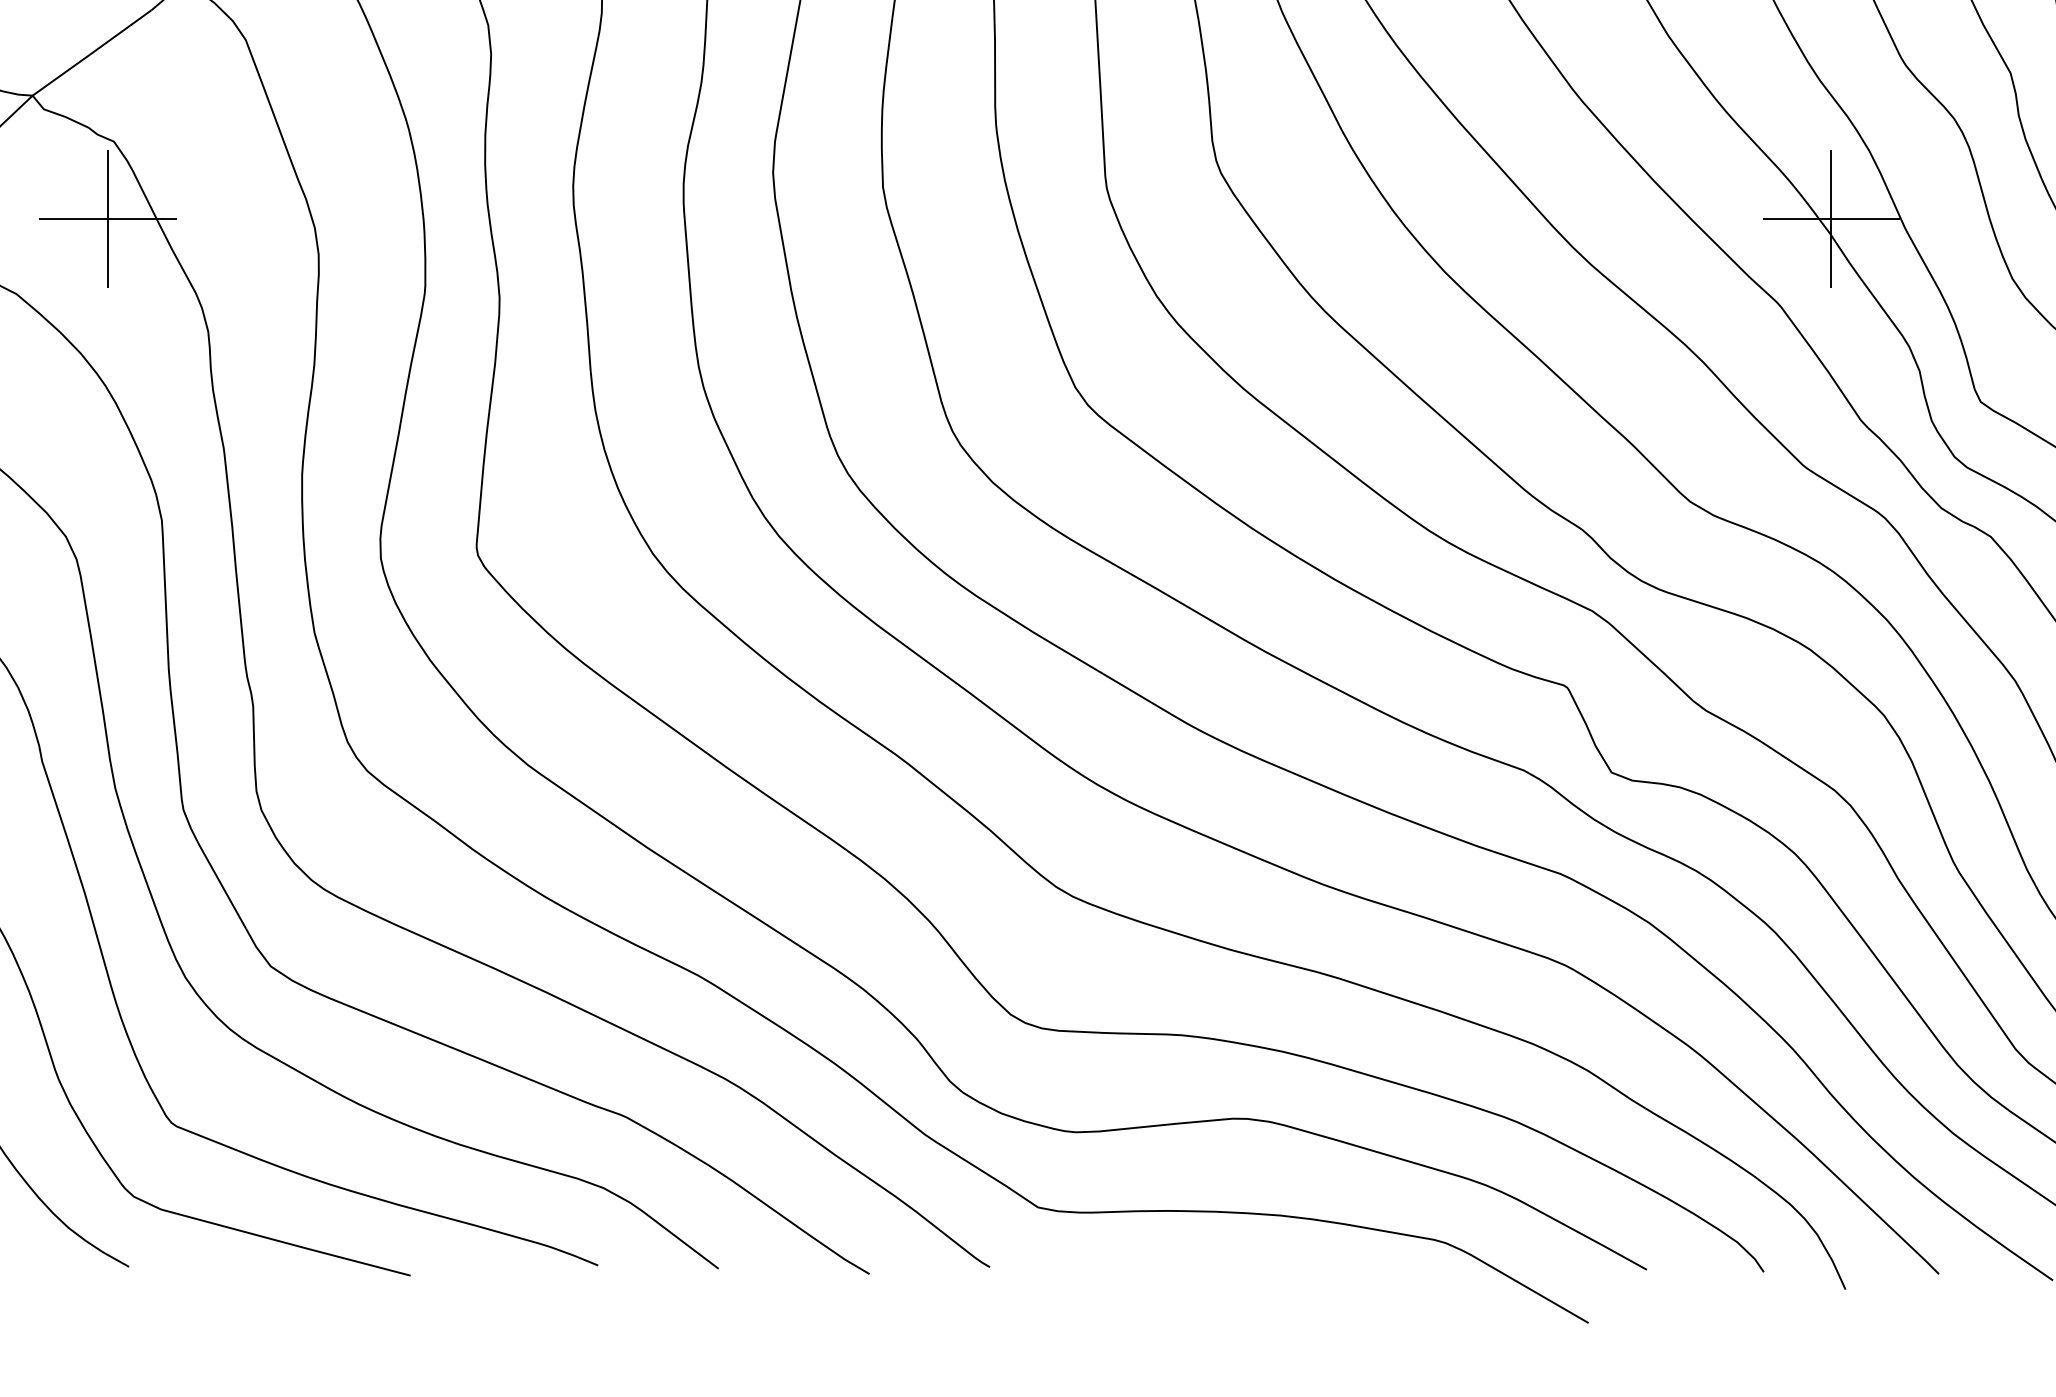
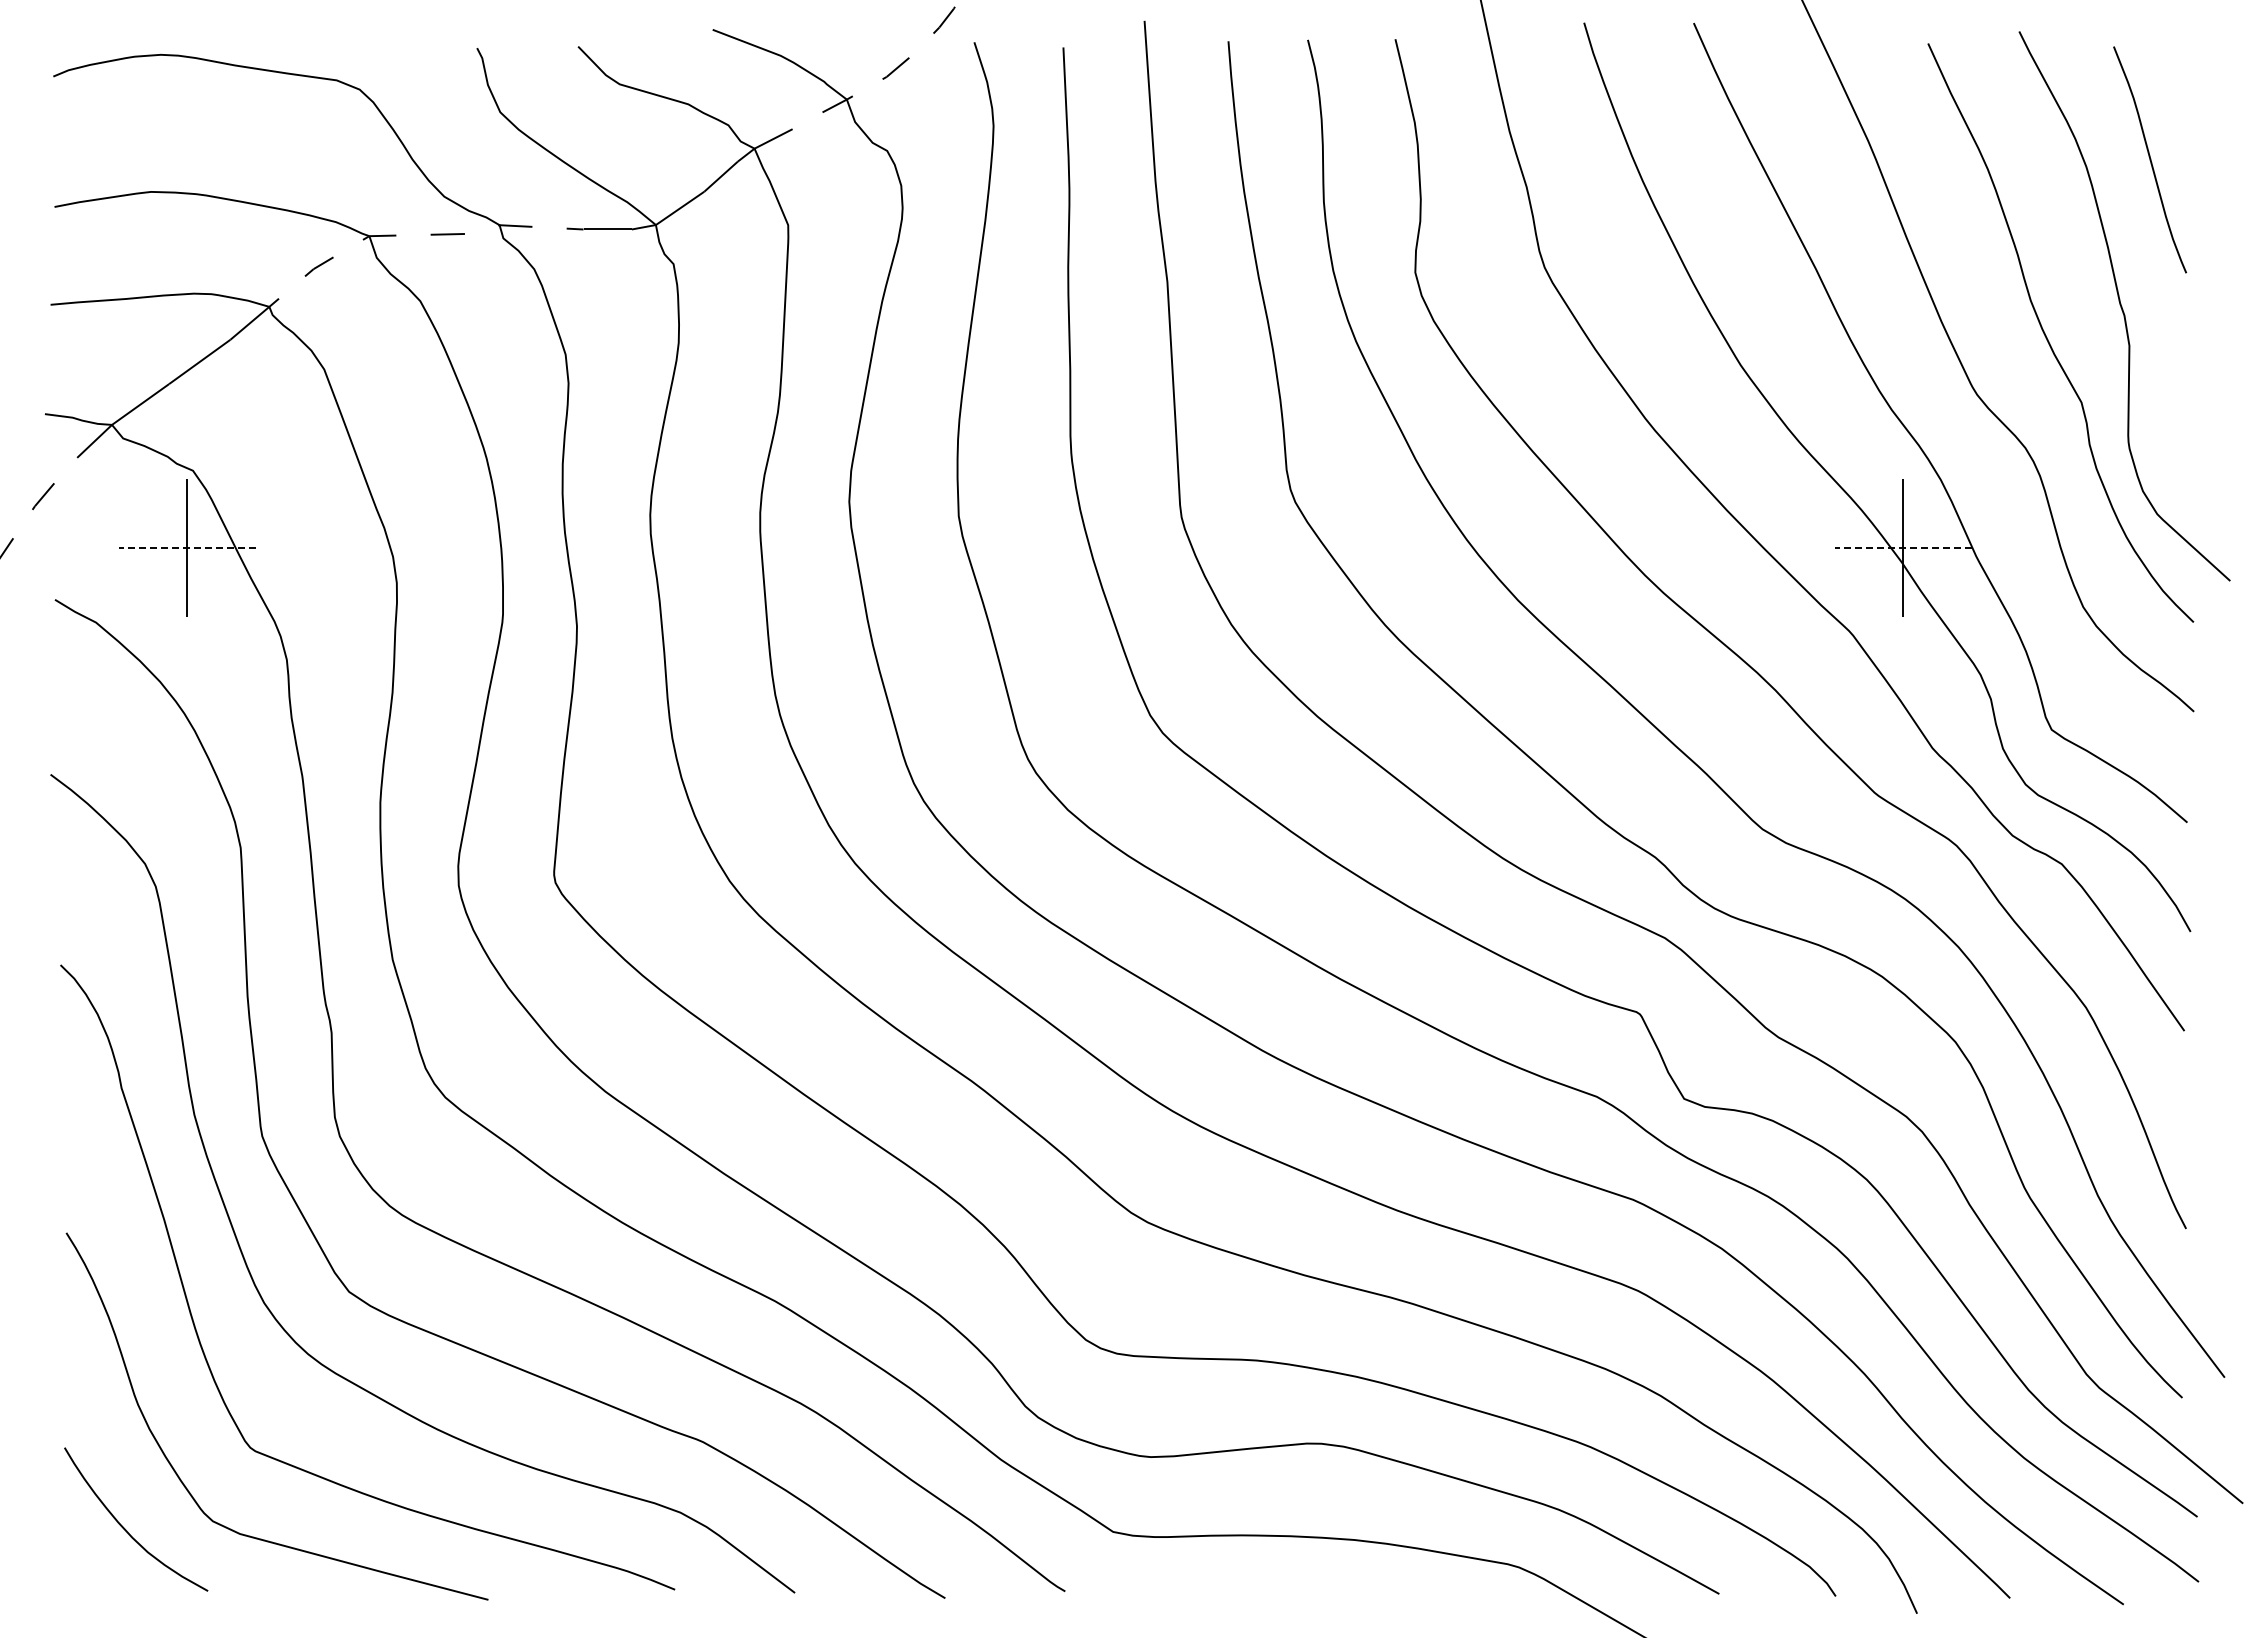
line: (108, 219) -> (187, 548), solid -> dashed
line: (1831, 219) -> (1903, 548), solid -> dashed

